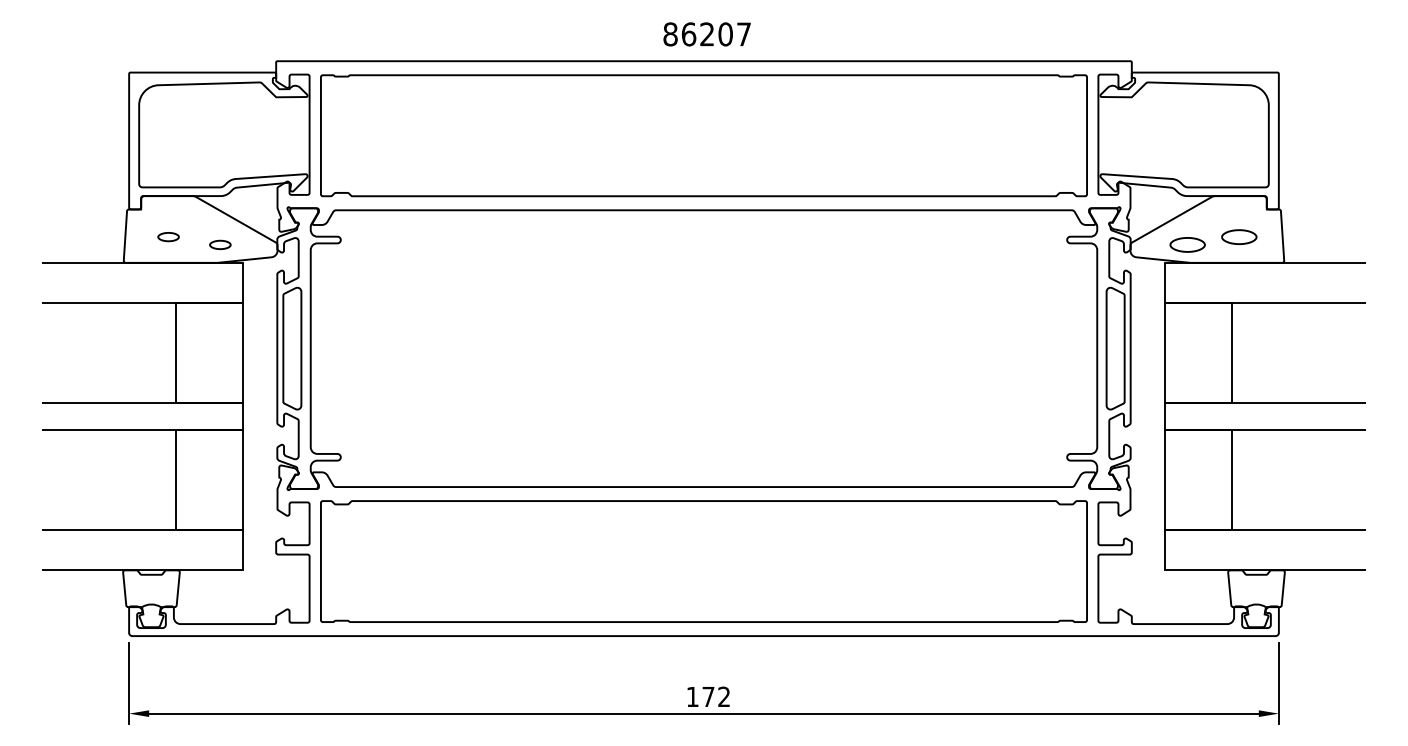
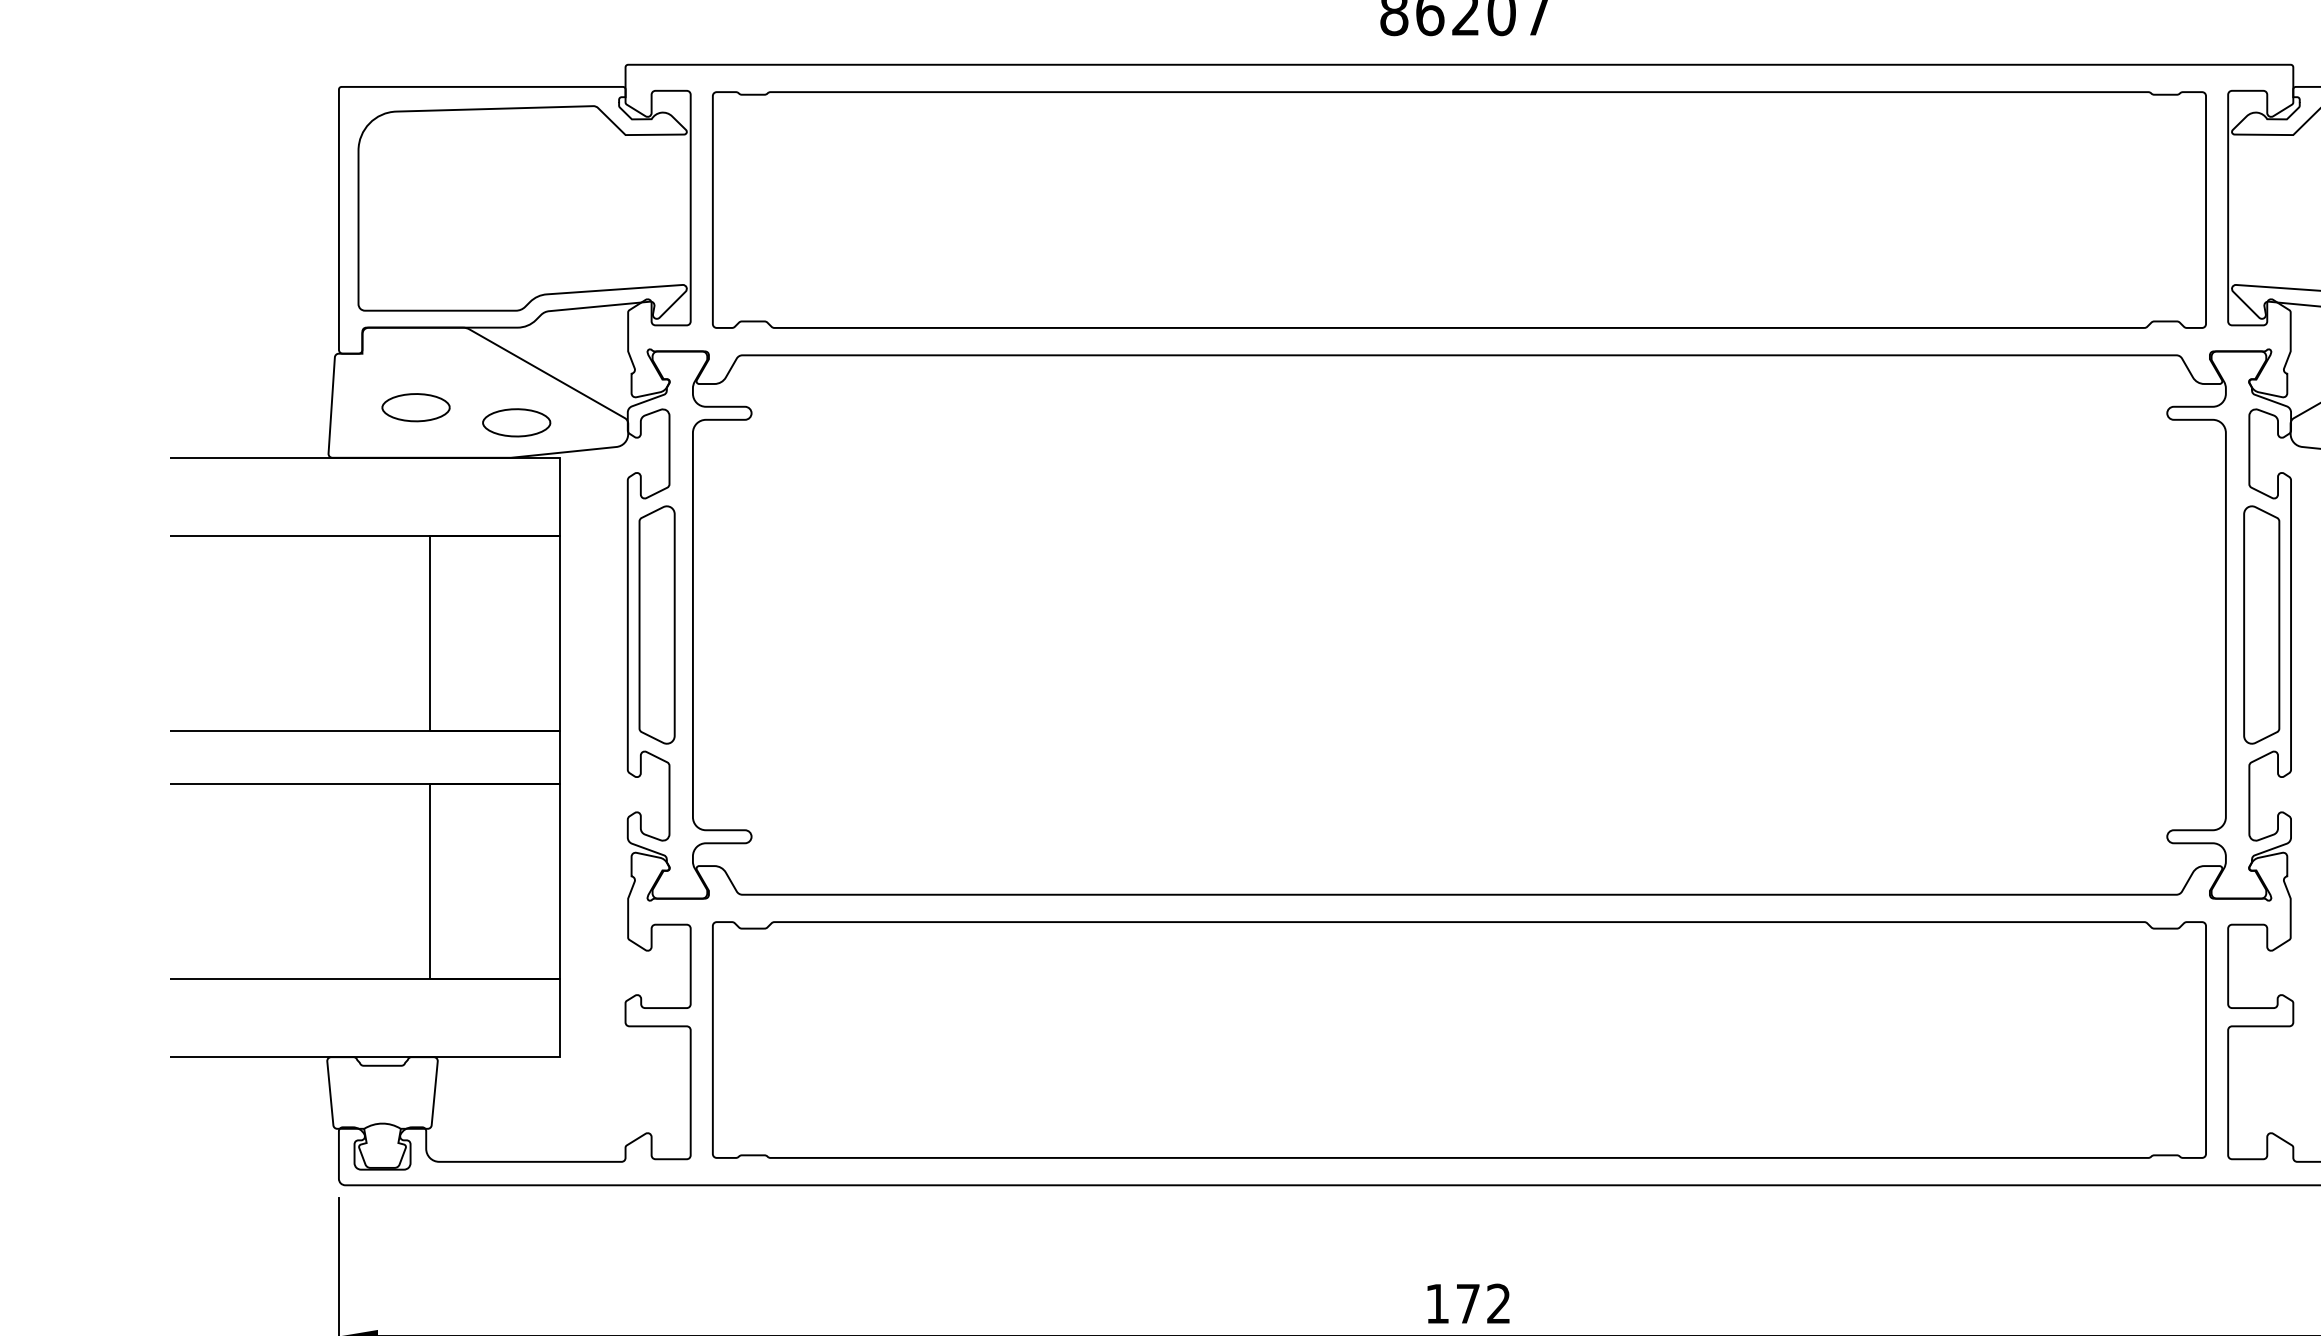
part: (168, 236) -> (415, 406), size x1.67
part: (220, 244) -> (517, 422), size x1.67

